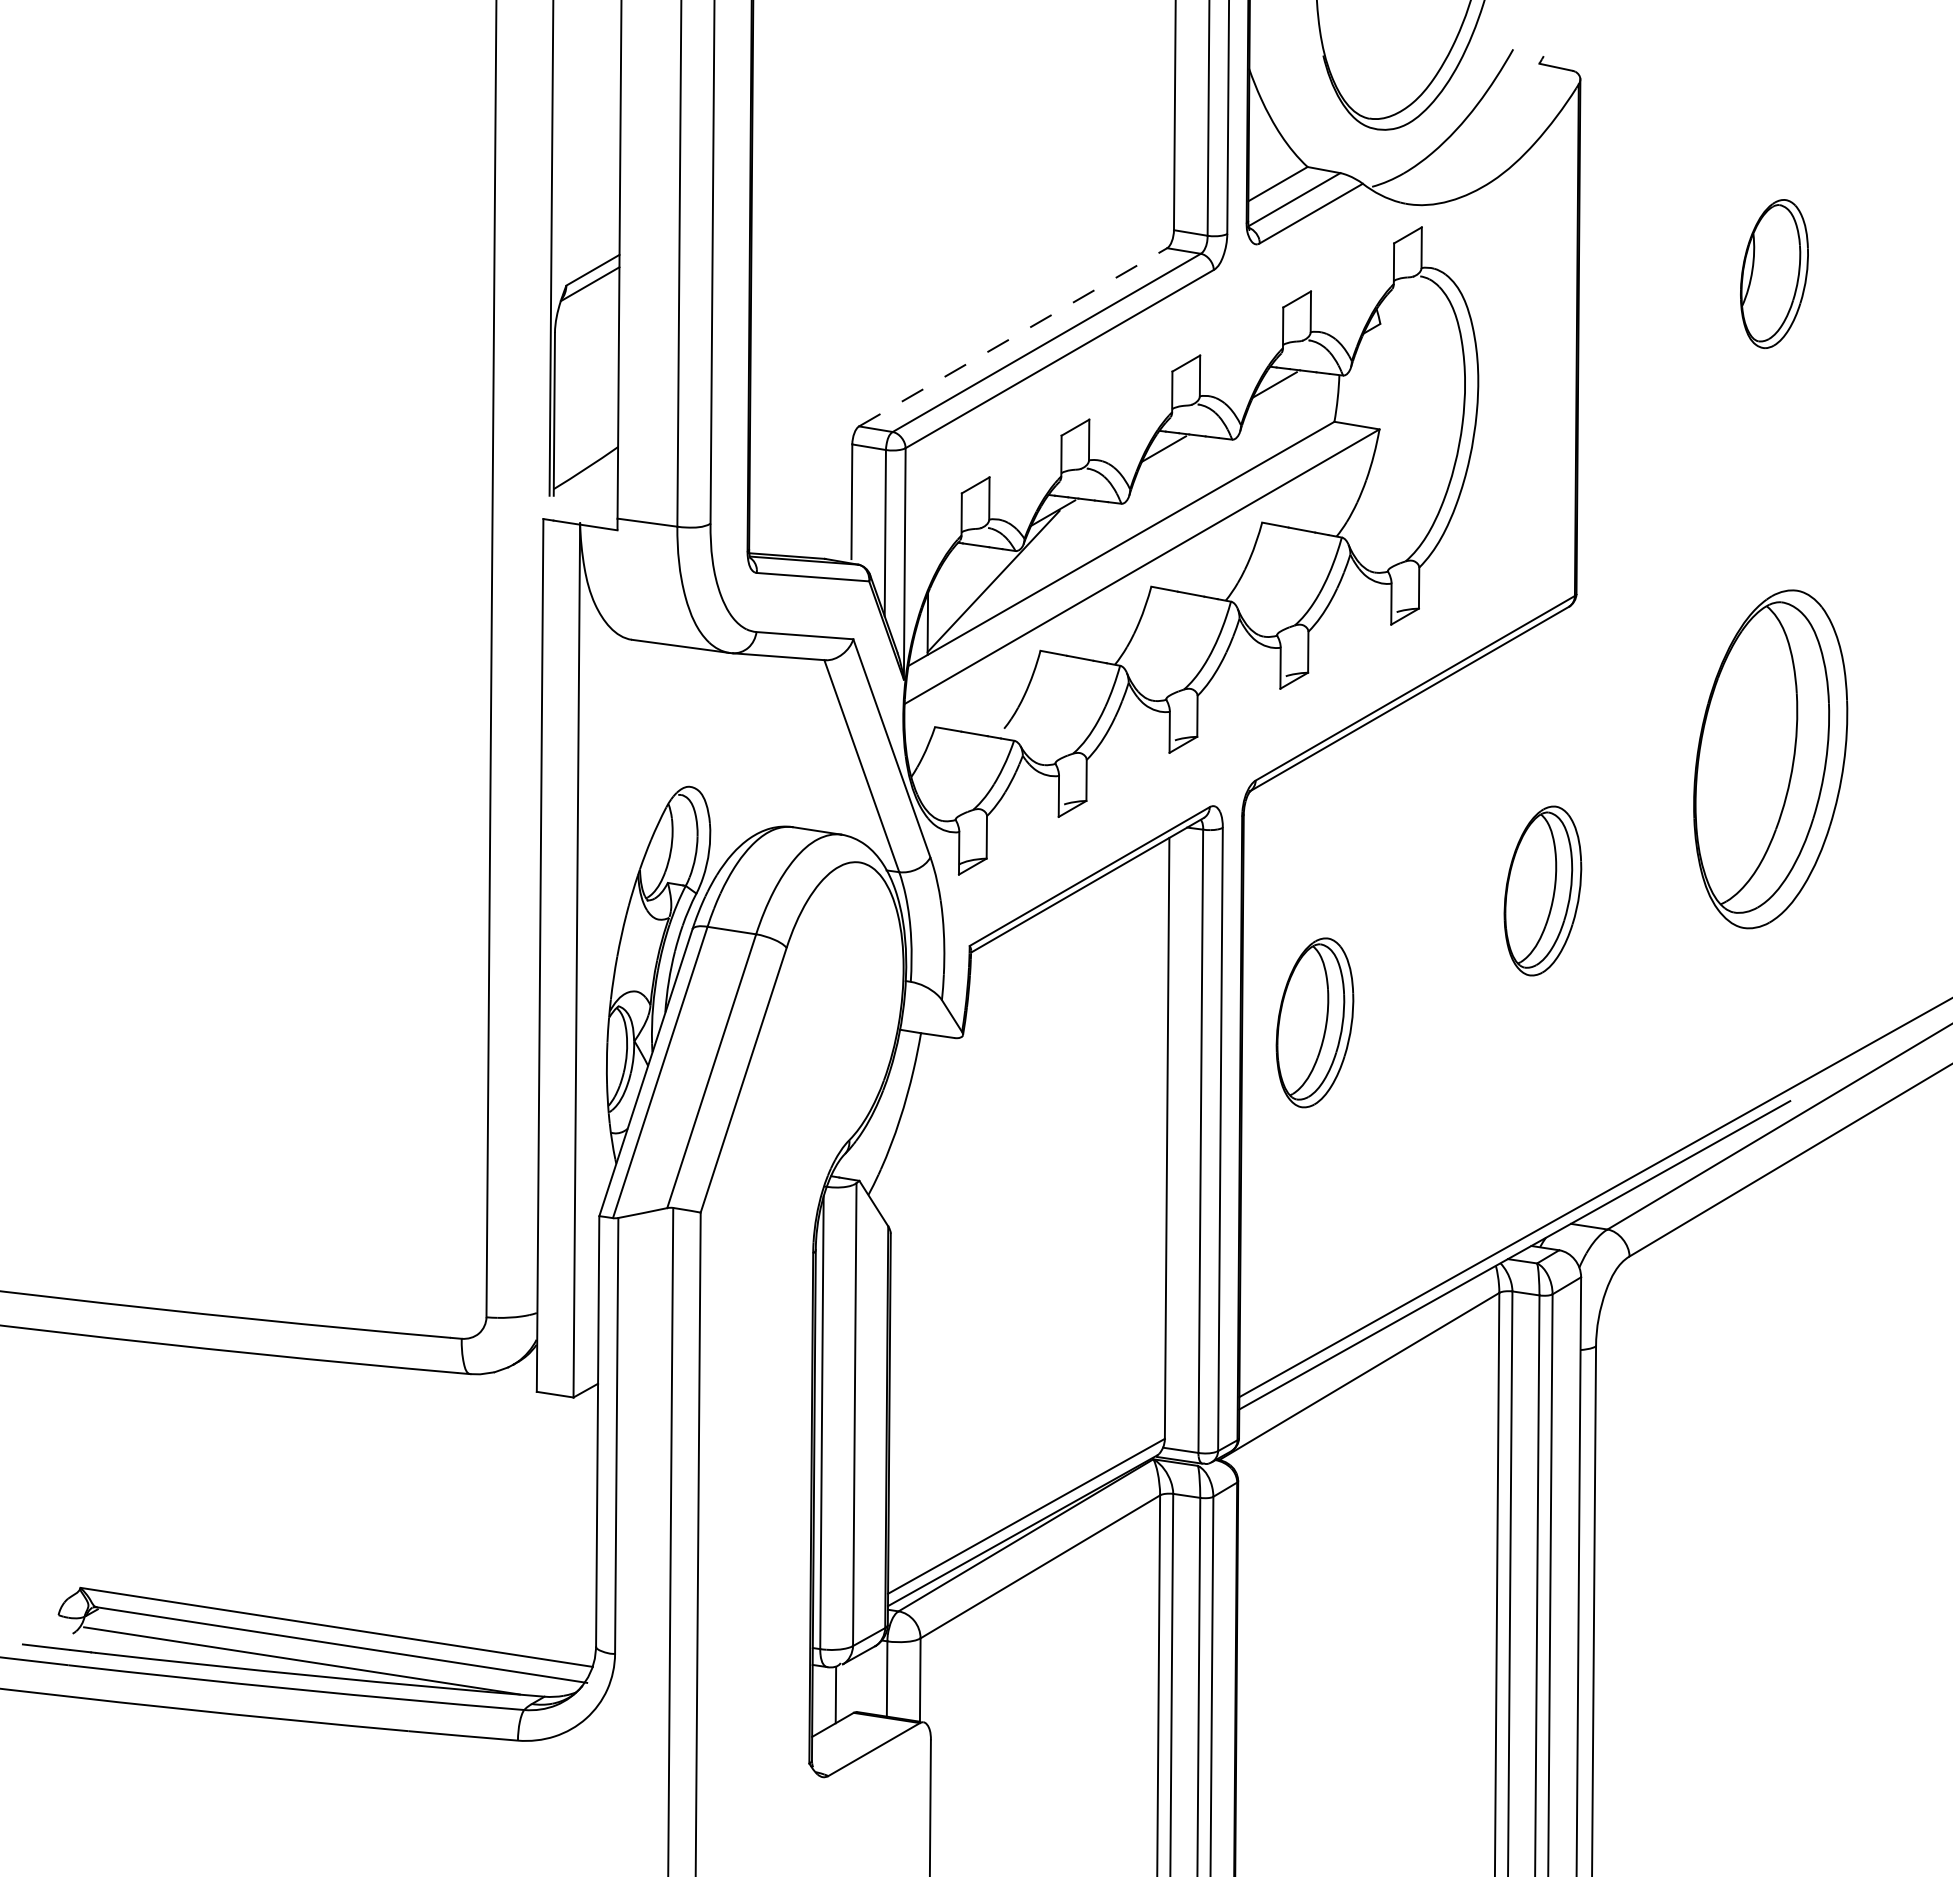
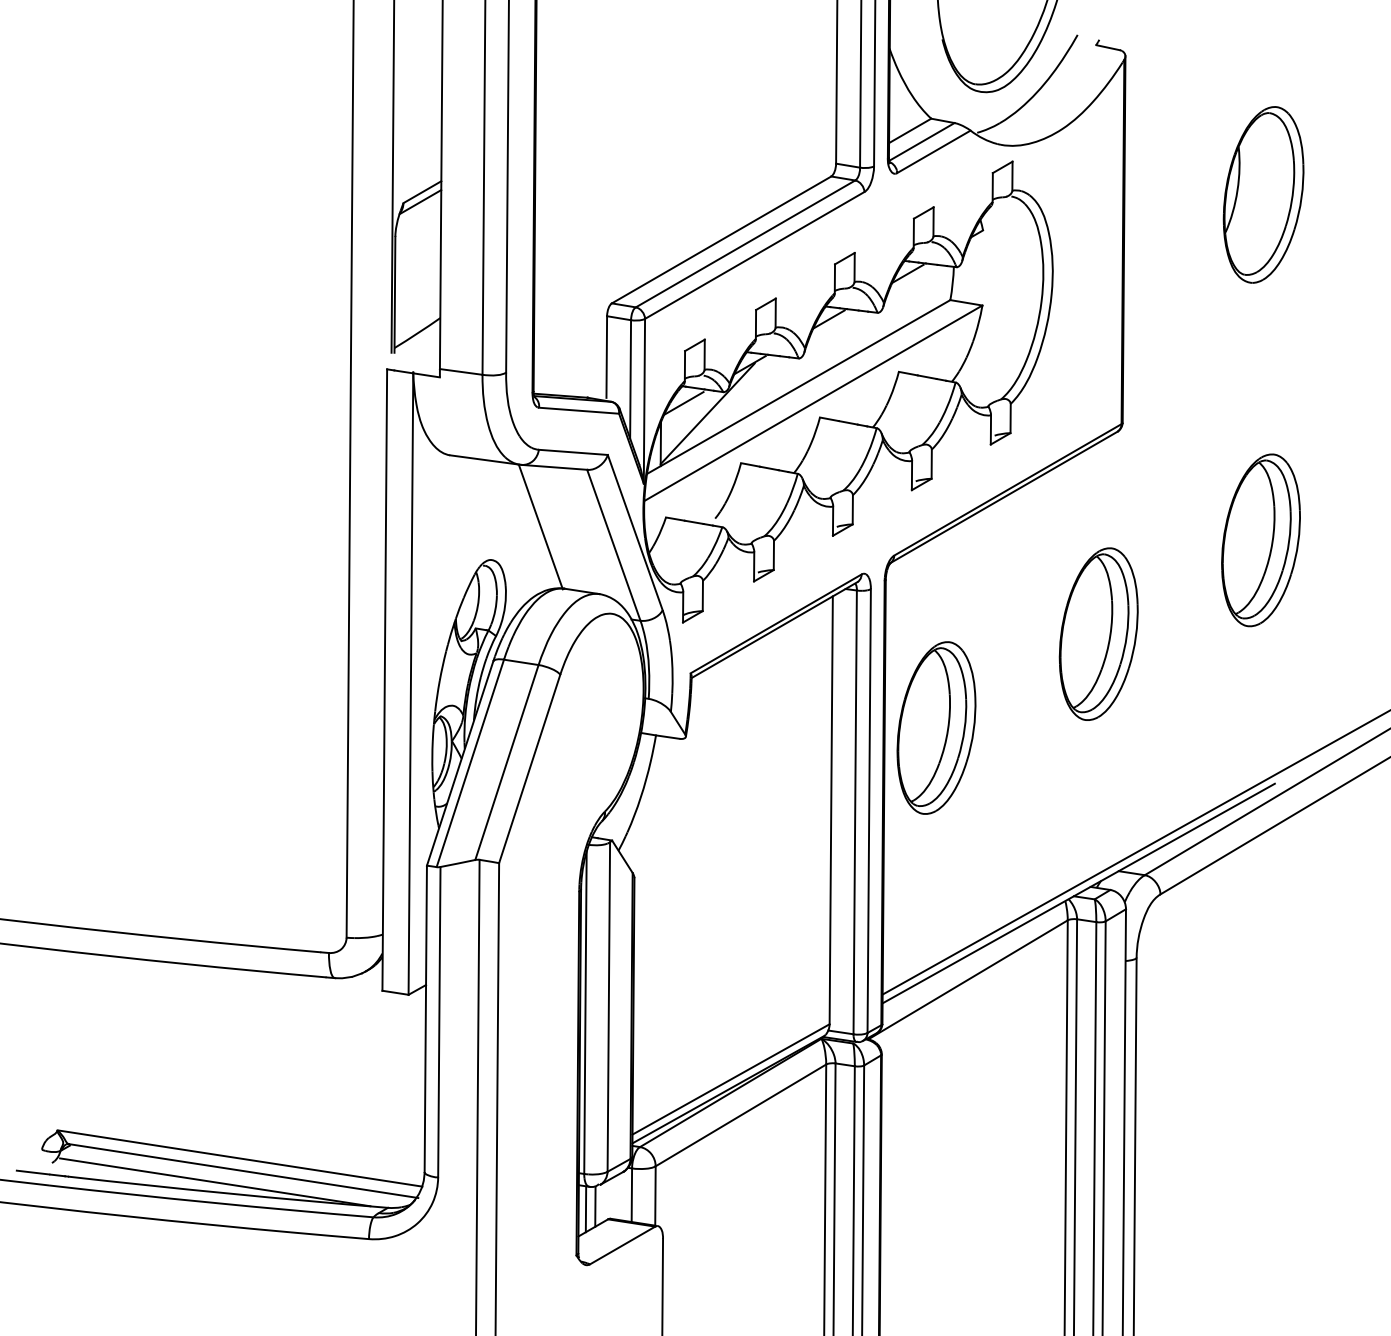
part: (1774, 273) -> (1263, 194), size x1.67
line: (1013, 337) -> (721, 240), dashed -> solid
line: (959, 566) -> (683, 403), added
line: (759, 741) -> (540, 527), added
part: (1770, 758) -> (1260, 539), size x0.71
part: (1542, 890) -> (1098, 633), size x1.43
part: (1314, 1022) -> (936, 727), size x1.43
line: (822, 1698) -> (585, 1209), added

